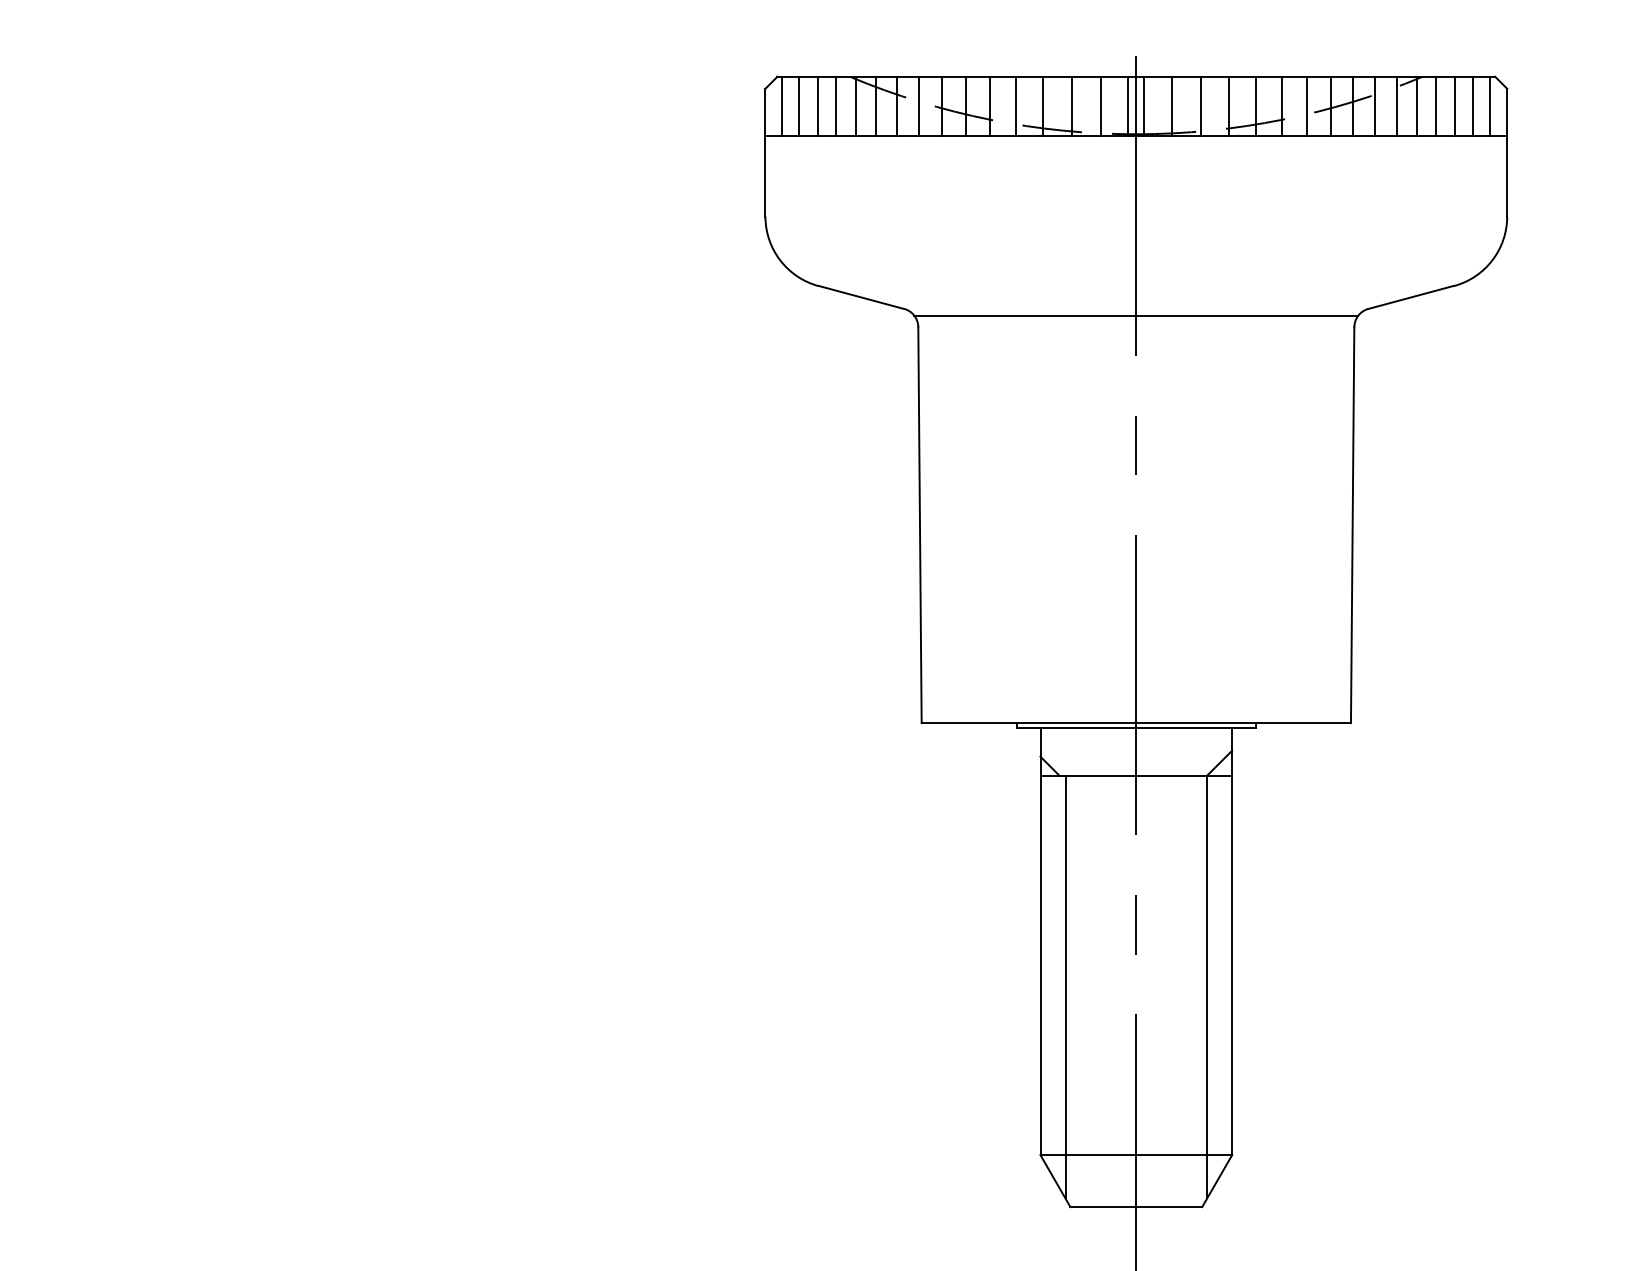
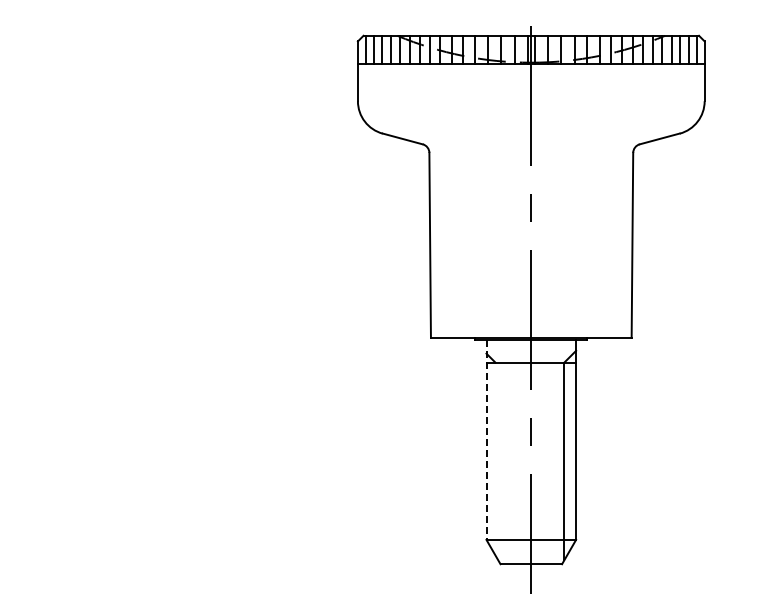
line: (1136, 315) -> (531, 147), removed
line: (1040, 942) -> (486, 440), solid -> dashed
line: (1066, 987) -> (498, 461), removed

